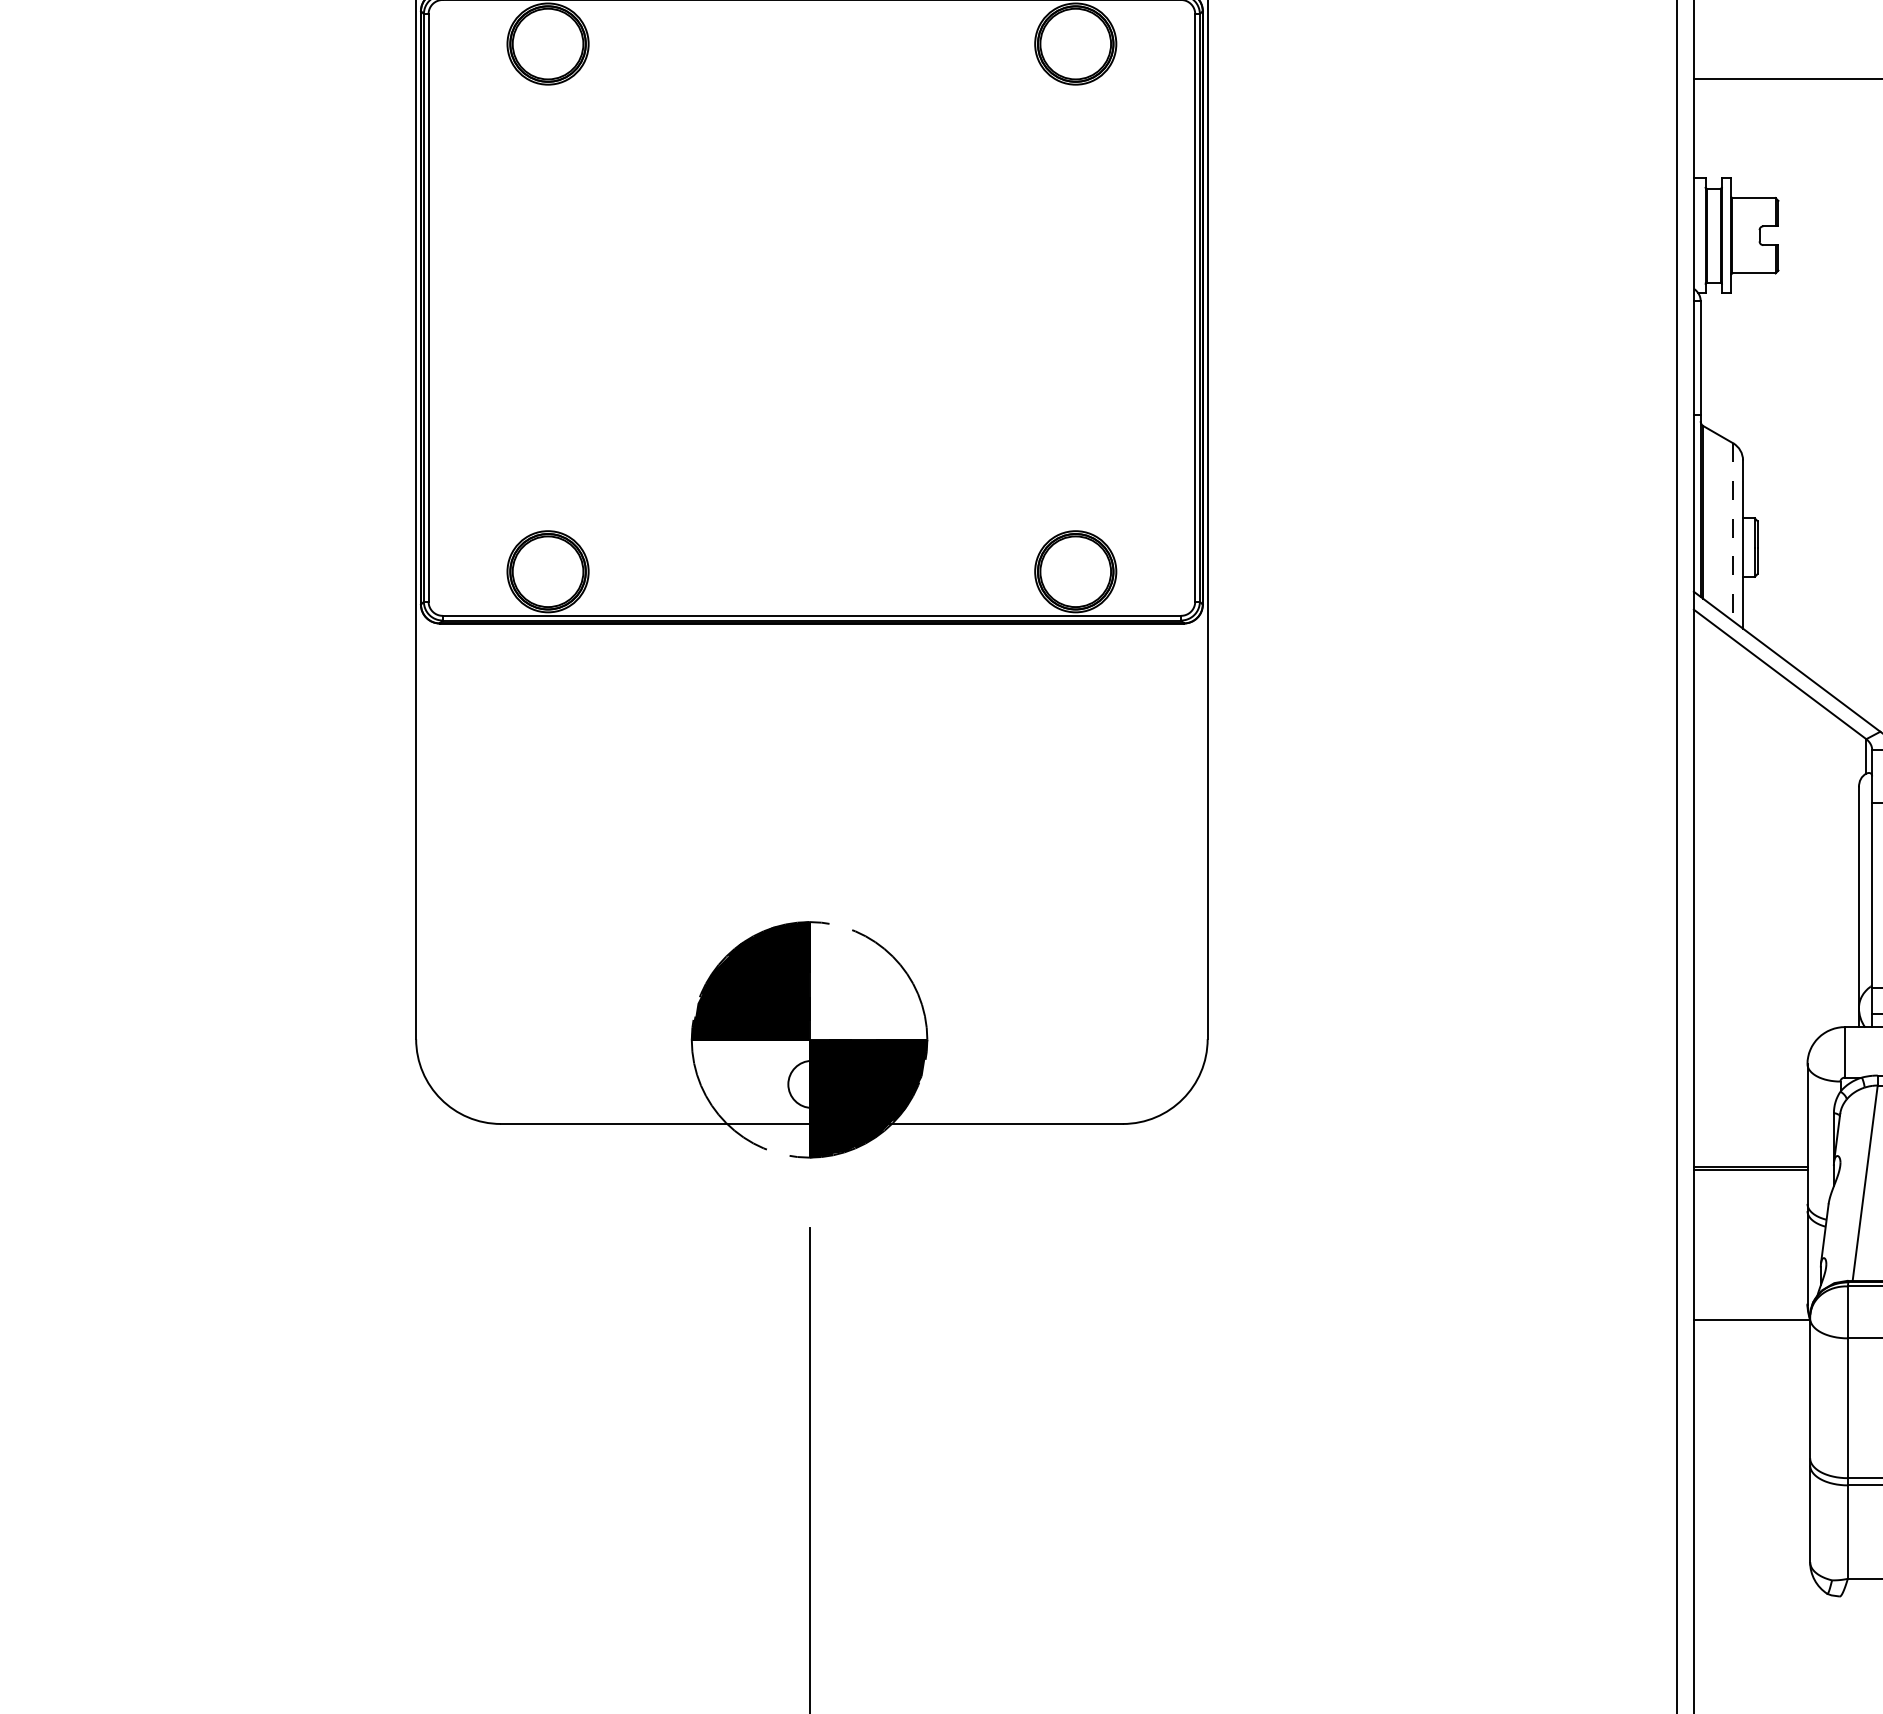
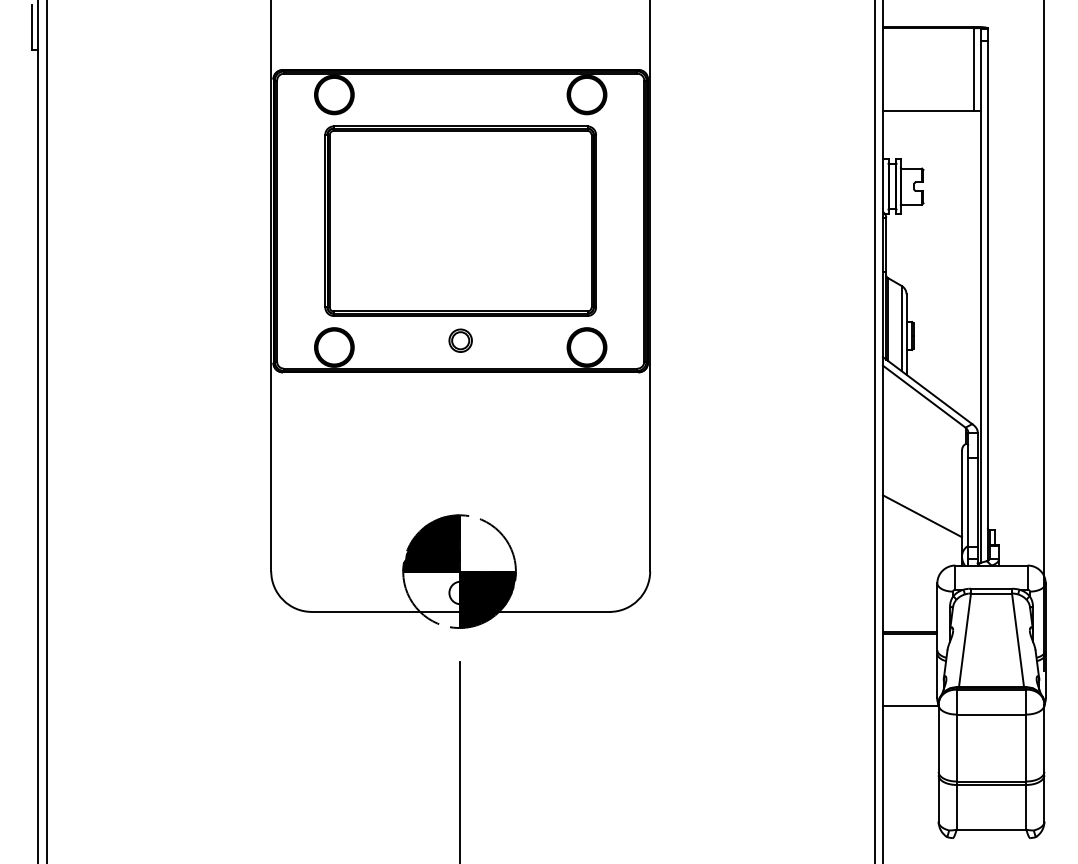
part: (811, 306) -> (460, 220), added
line: (1732, 532) -> (901, 328), dashed -> solid
part: (811, 557) -> (460, 340), added
line: (1776, 924) -> (922, 516), added

